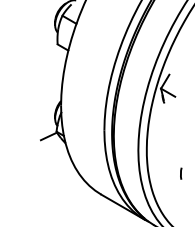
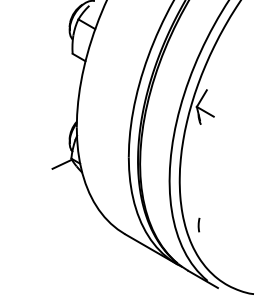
line: (180, 173) -> (198, 224), moved

